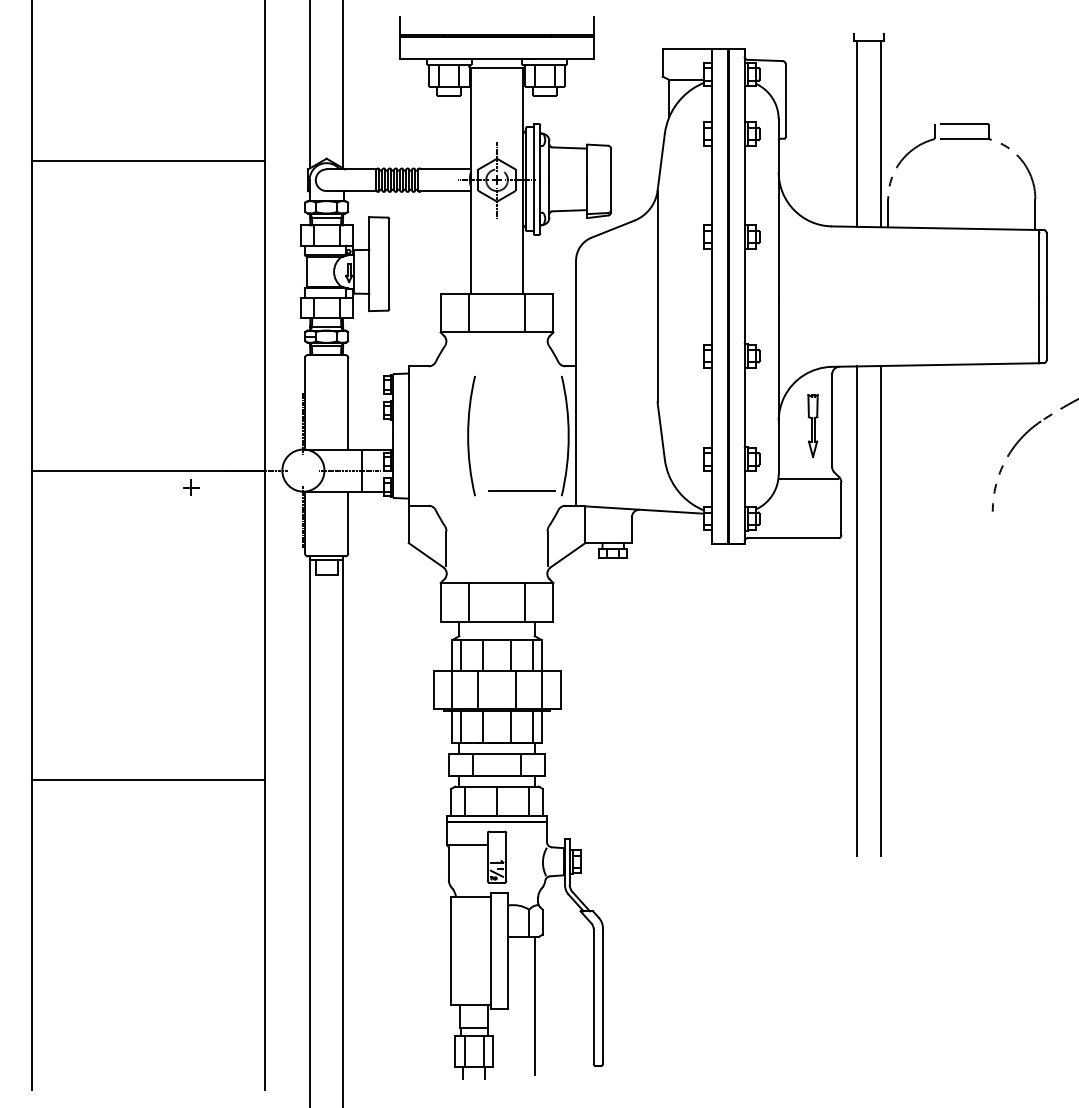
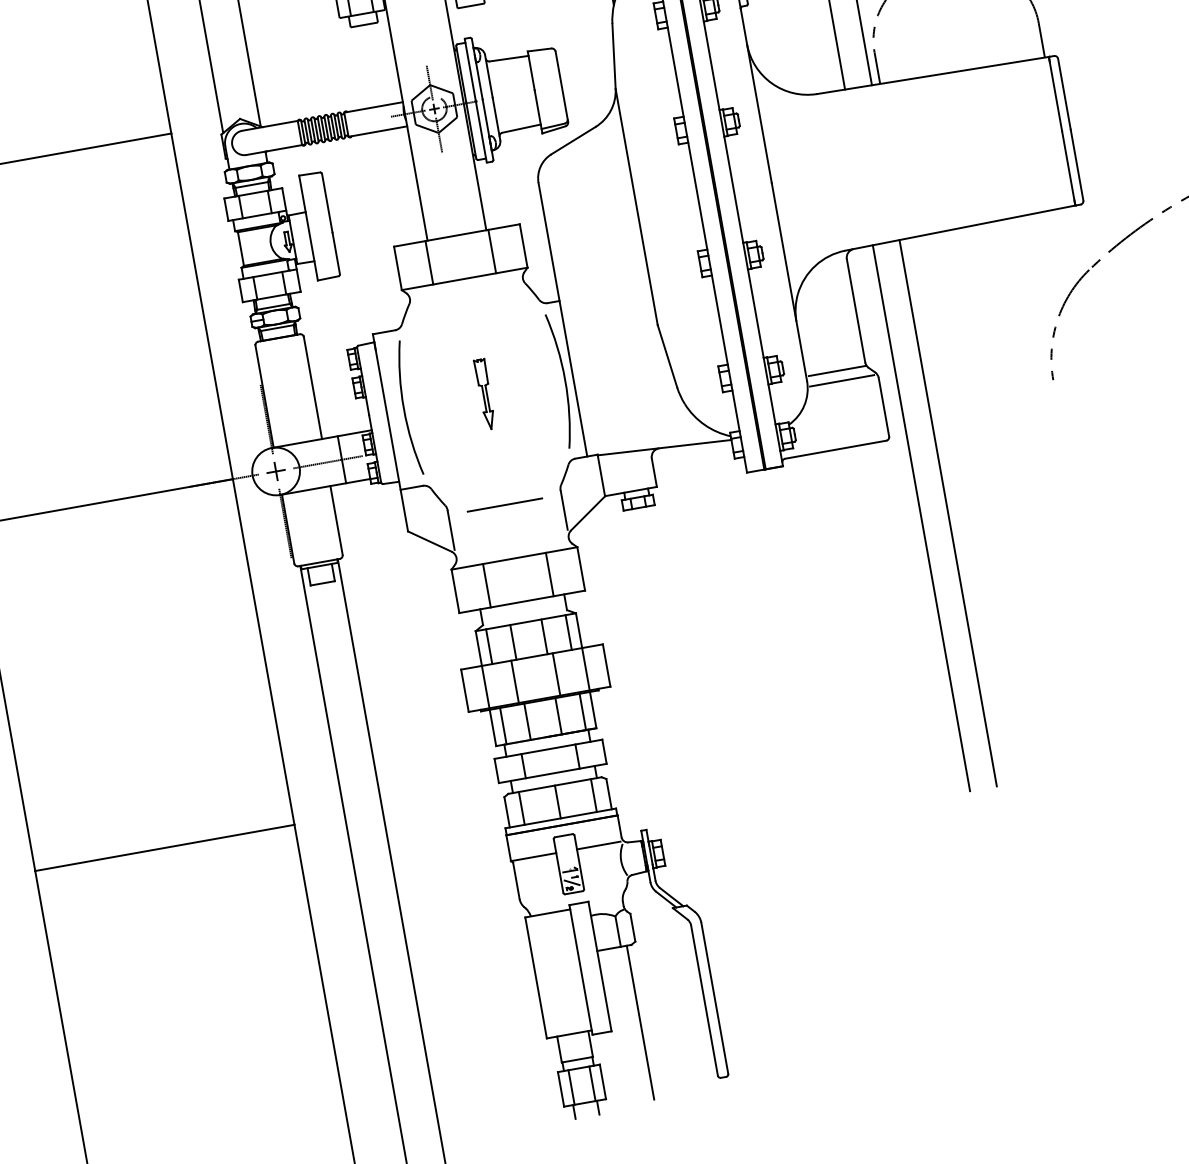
part: (812, 425) -> (484, 393), moved
arc: (469, 435) -> (405, 408), moved
line: (806, 470) -> (837, 371), added
part: (191, 487) -> (276, 471), moved
line: (521, 490) -> (504, 504), moved
line: (525, 845) -> (598, 845), added

